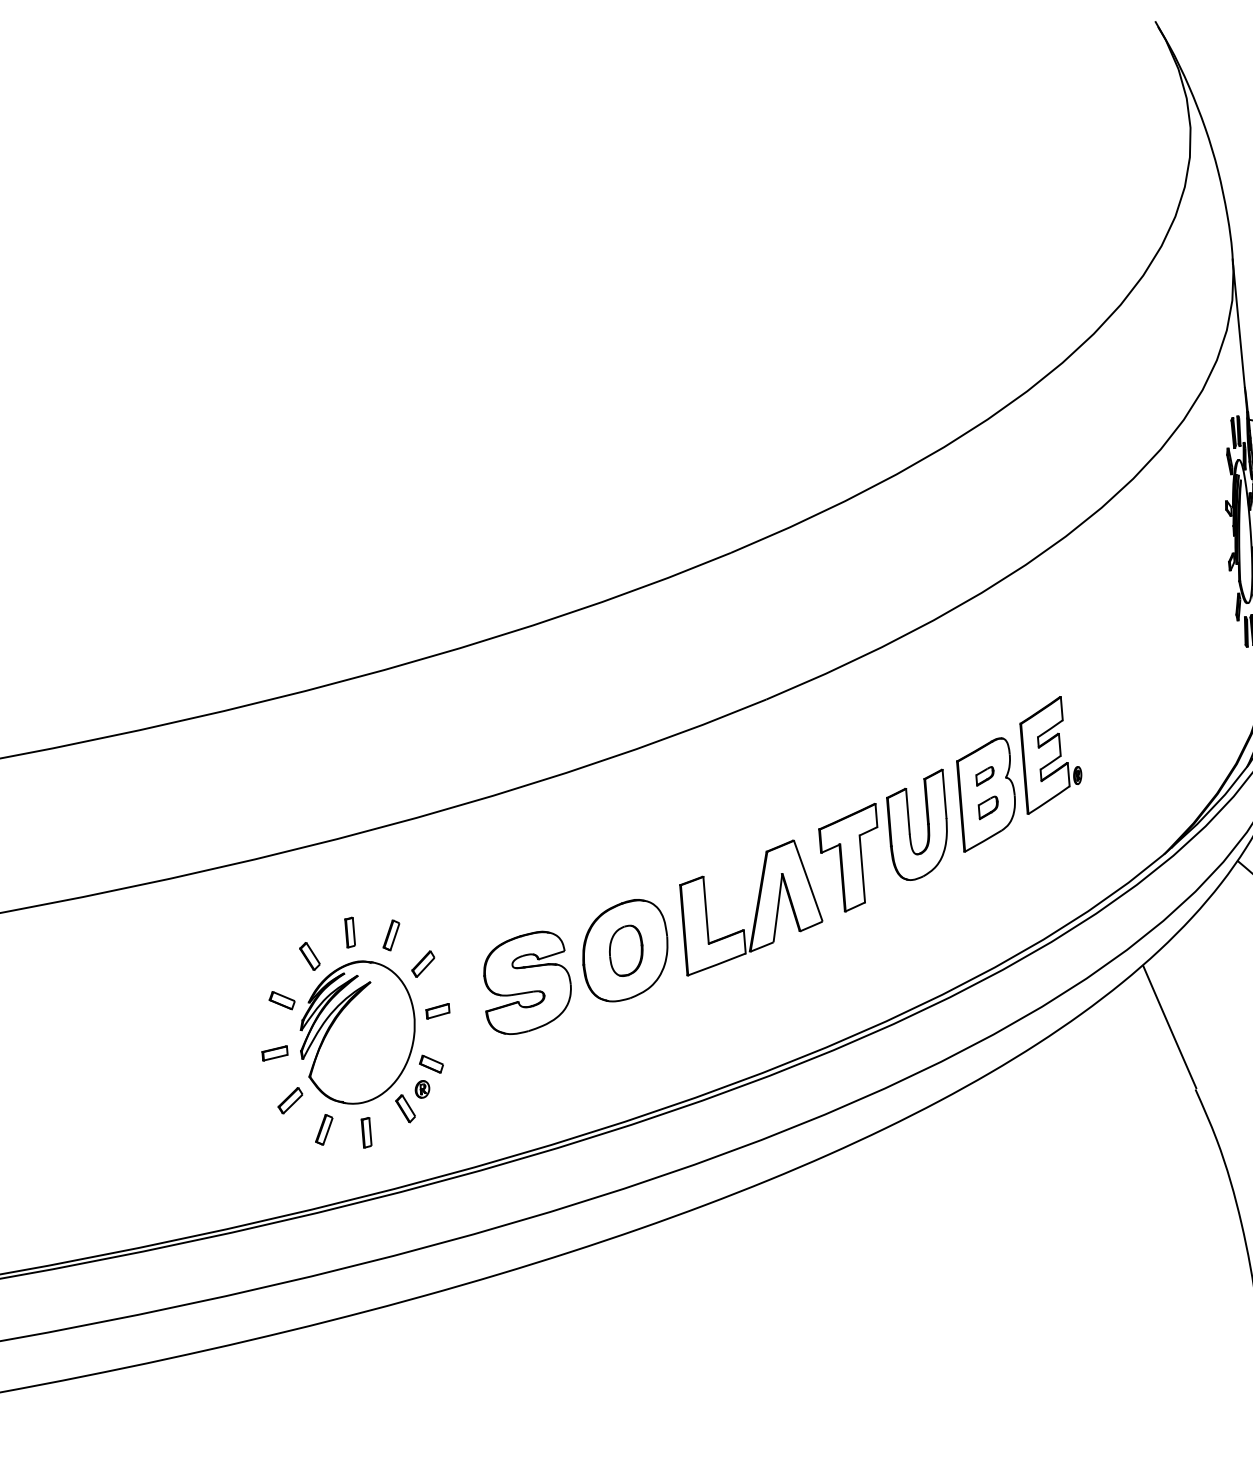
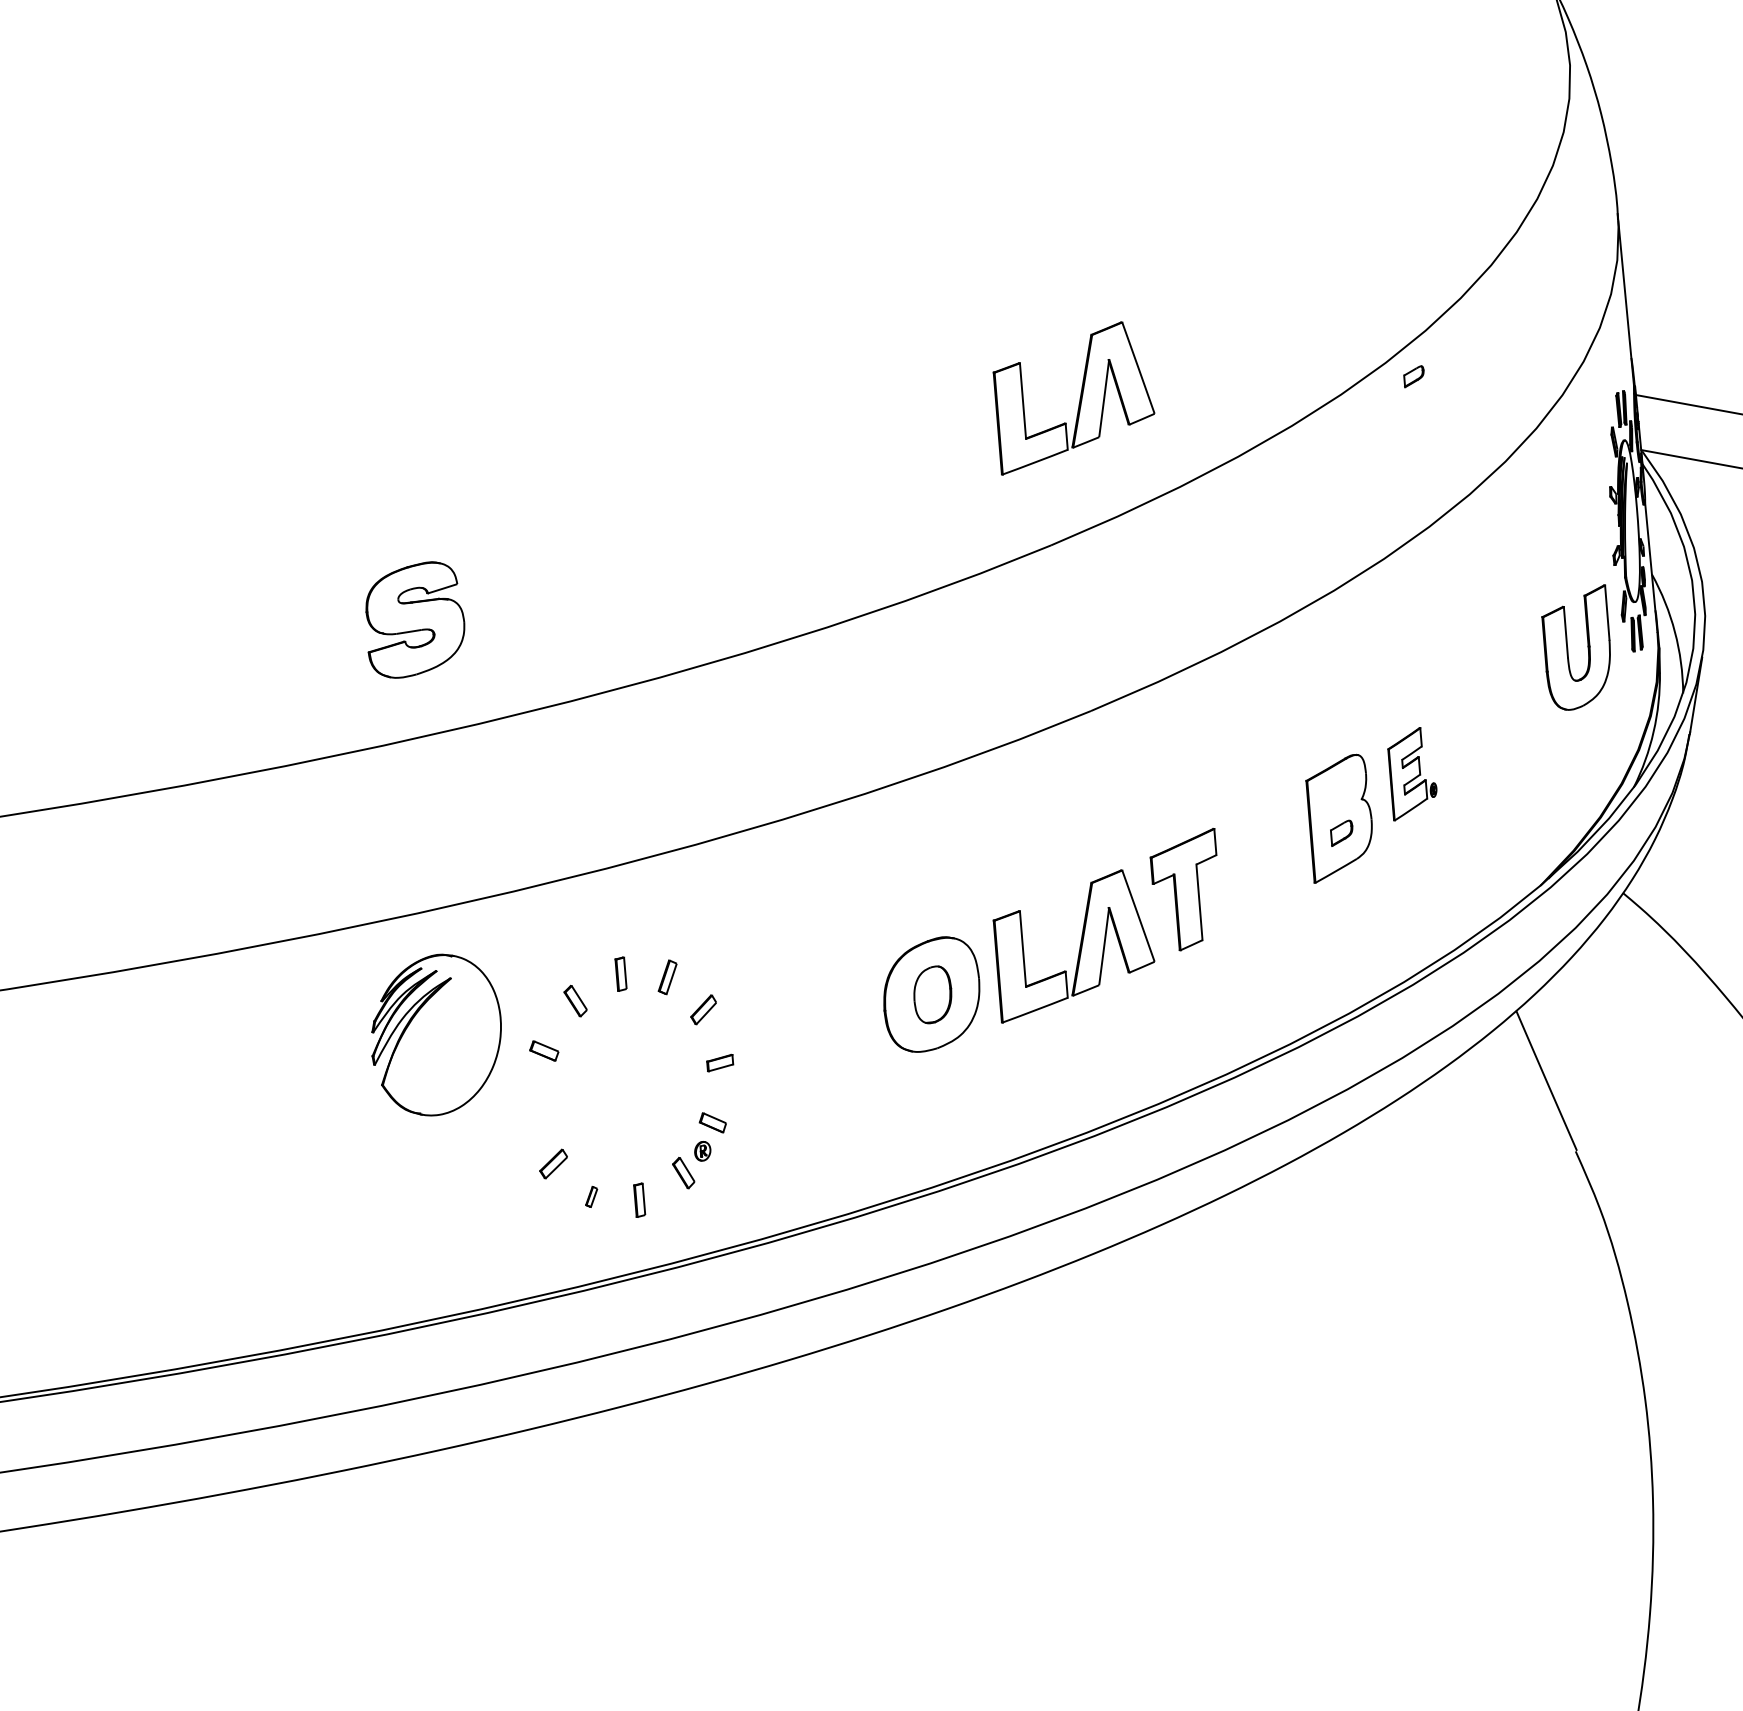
part: (750, 422) -> (1073, 398), added
part: (1050, 755) -> (1412, 774), size x0.7
part: (984, 776) -> (1413, 376), moved
part: (910, 824) -> (1568, 647), moved
part: (527, 982) -> (415, 619), moved
part: (357, 1032) -> (436, 1034), moved
part: (275, 1053) -> (536, 1110), removed
part: (323, 1129) -> (591, 1196), size x0.6

